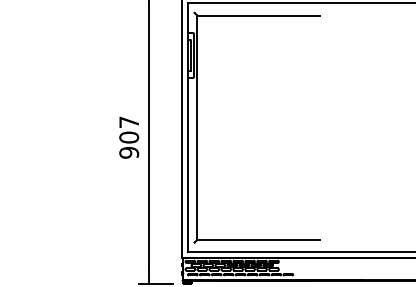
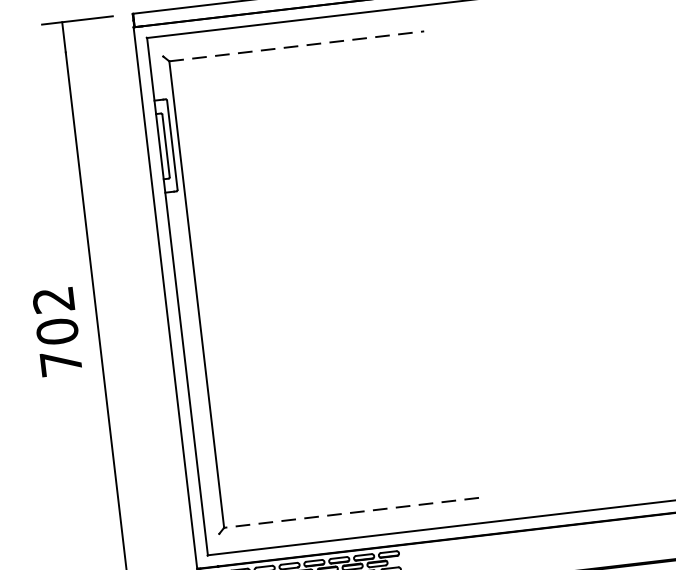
line: (259, 15) -> (298, 45), solid -> dashed
text: (129, 137) -> (58, 331), 907 -> 702
line: (258, 239) -> (351, 512), solid -> dashed

